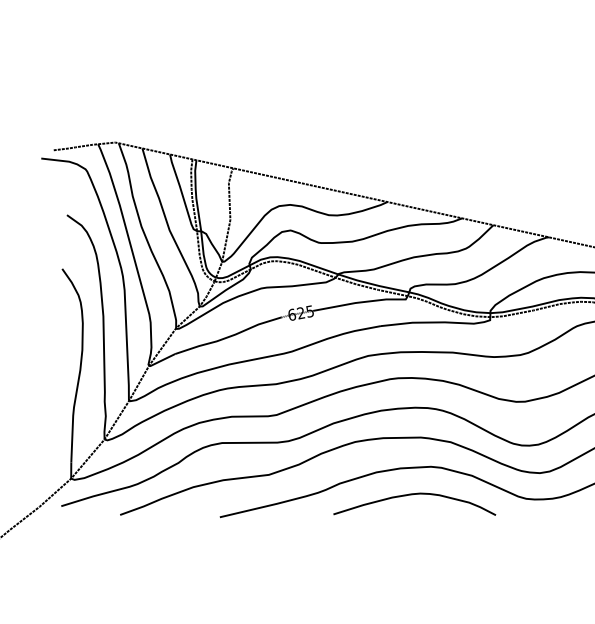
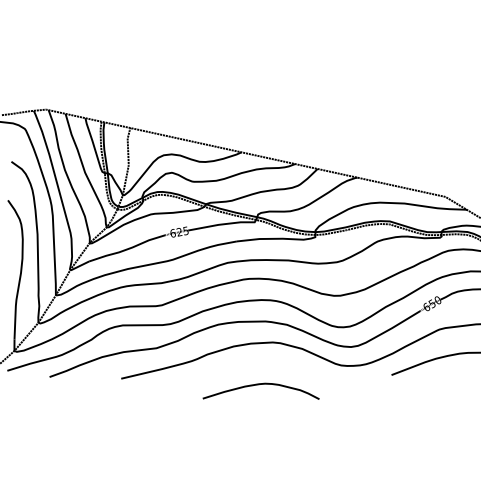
curve: (412, 496) -> (259, 385), moved

